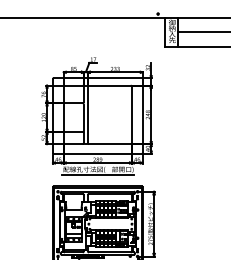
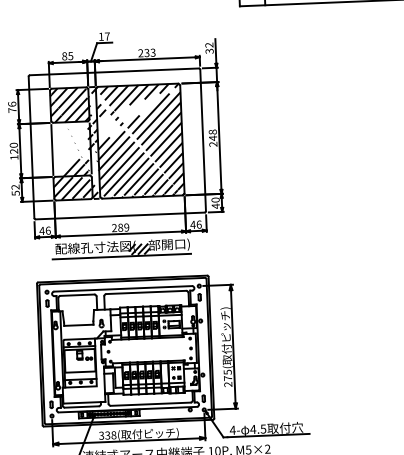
hatch: (97, 114) -> (116, 141), added
hatch: (106, 171) -> (138, 249), added

